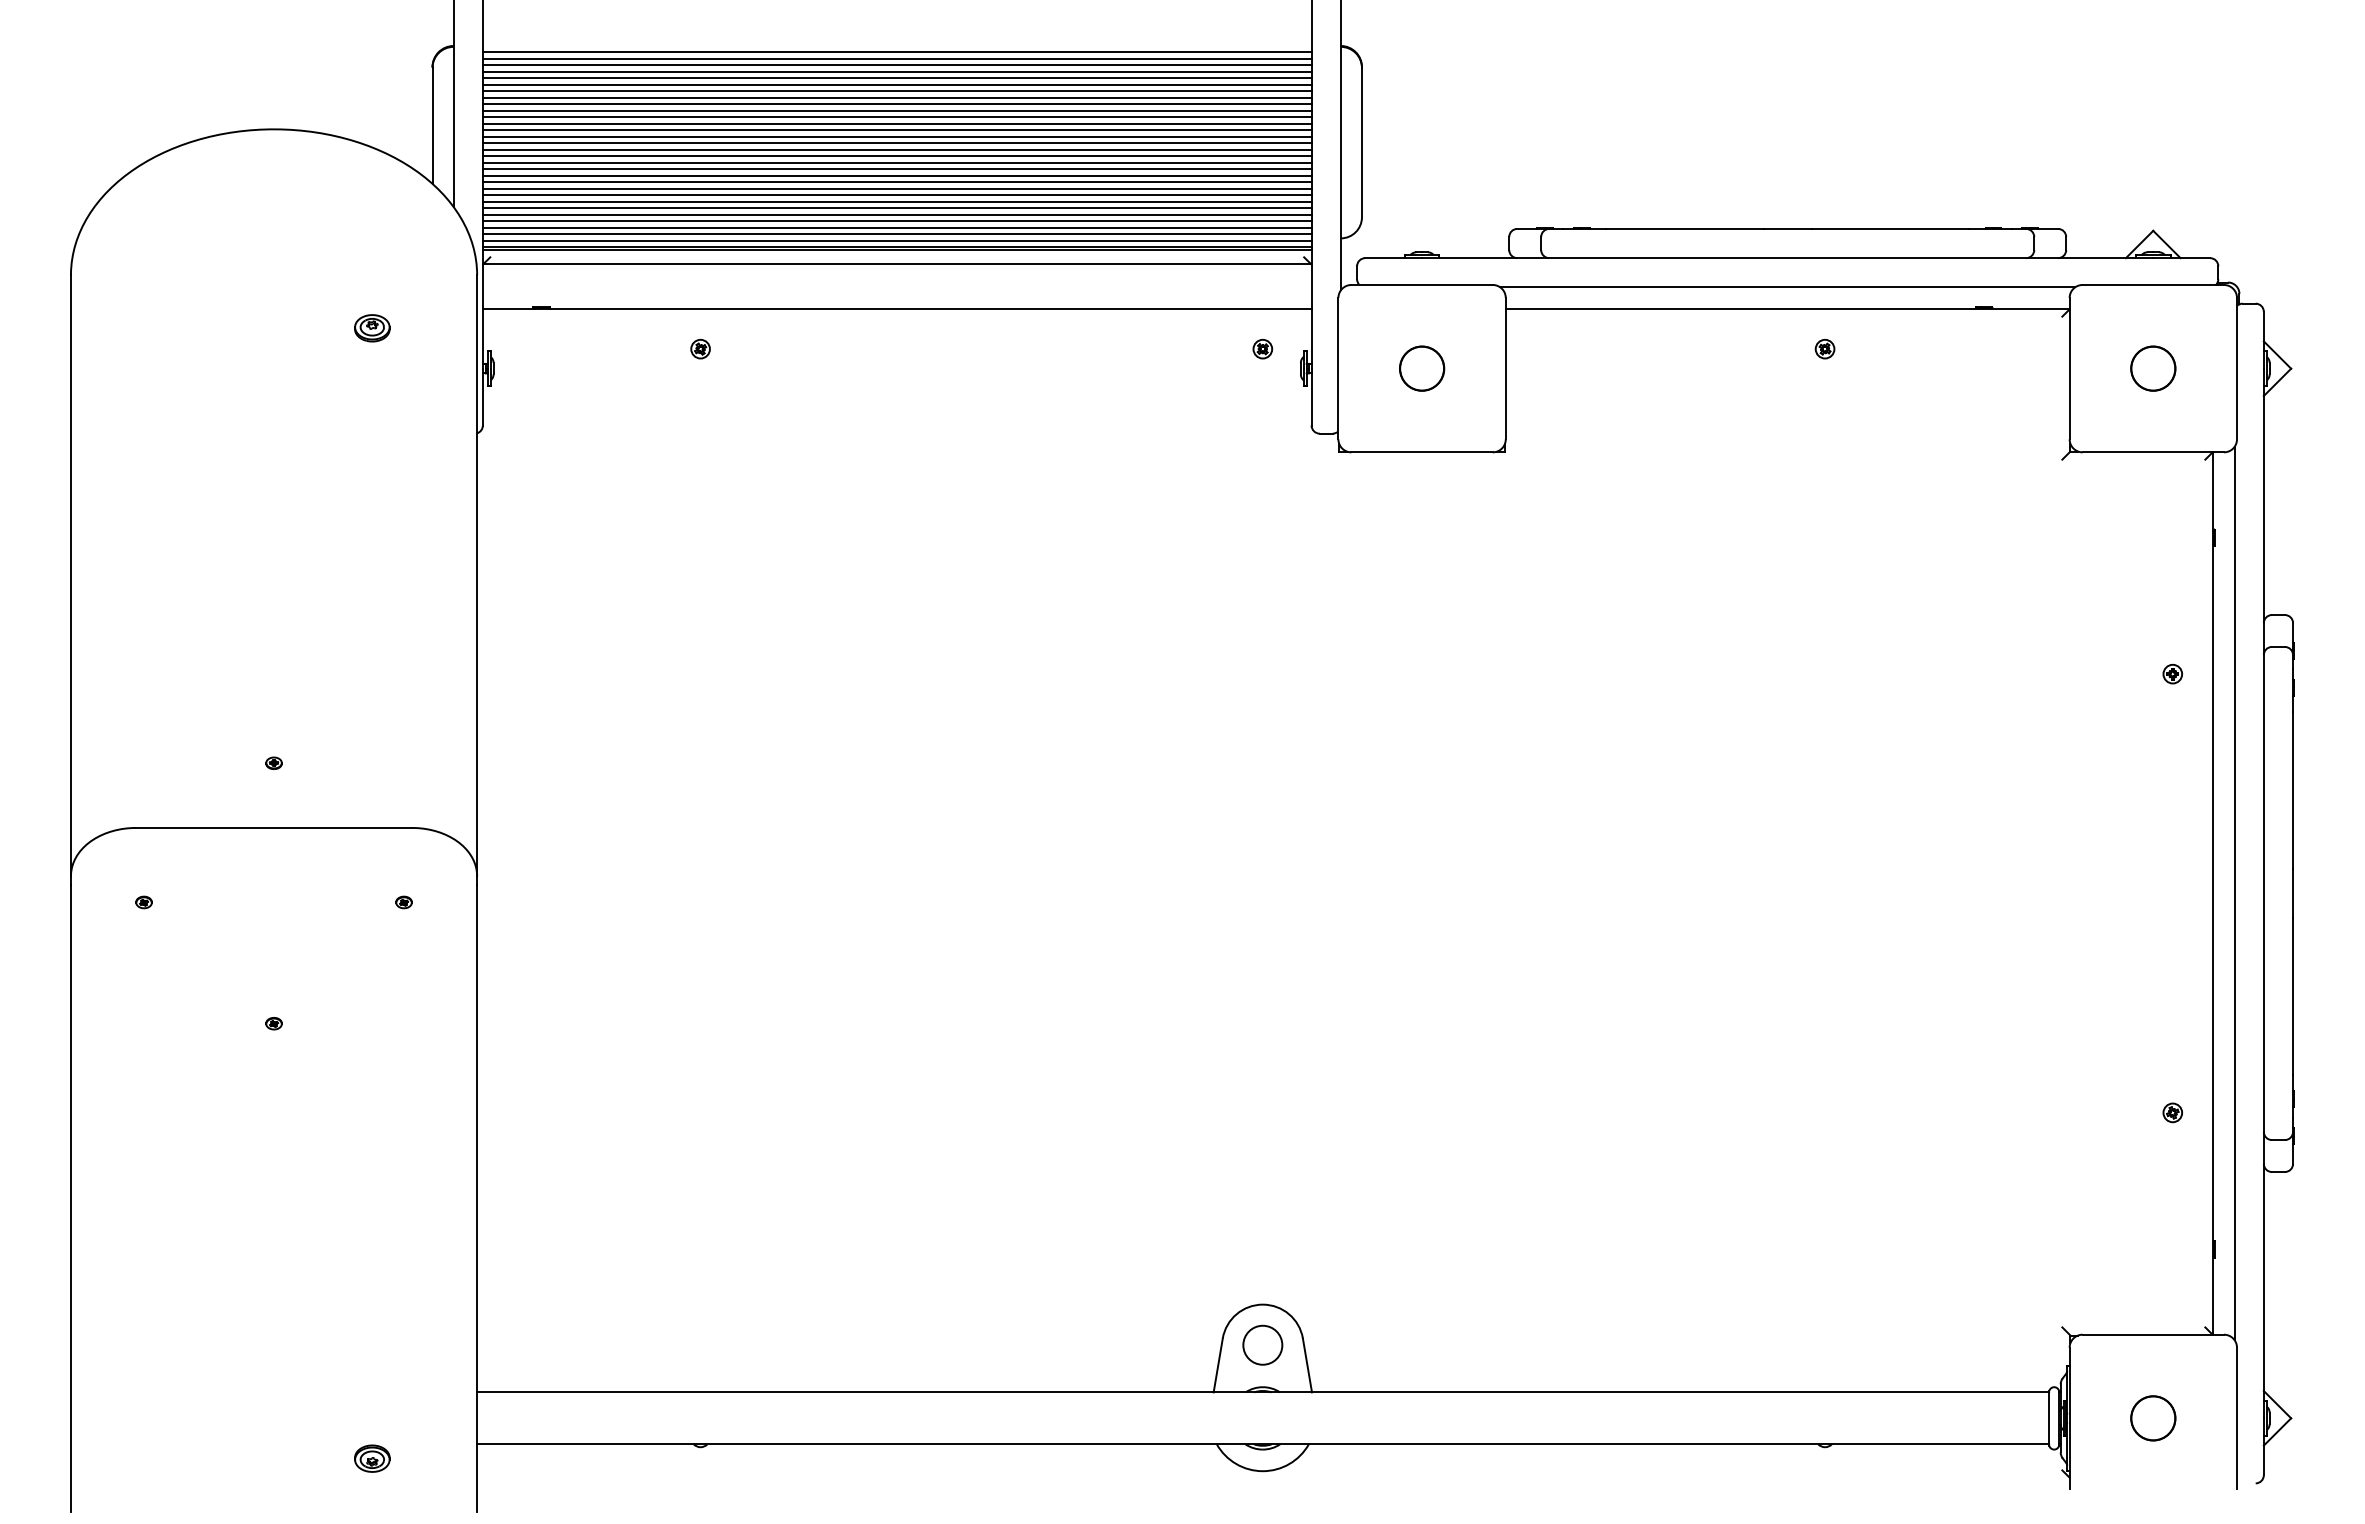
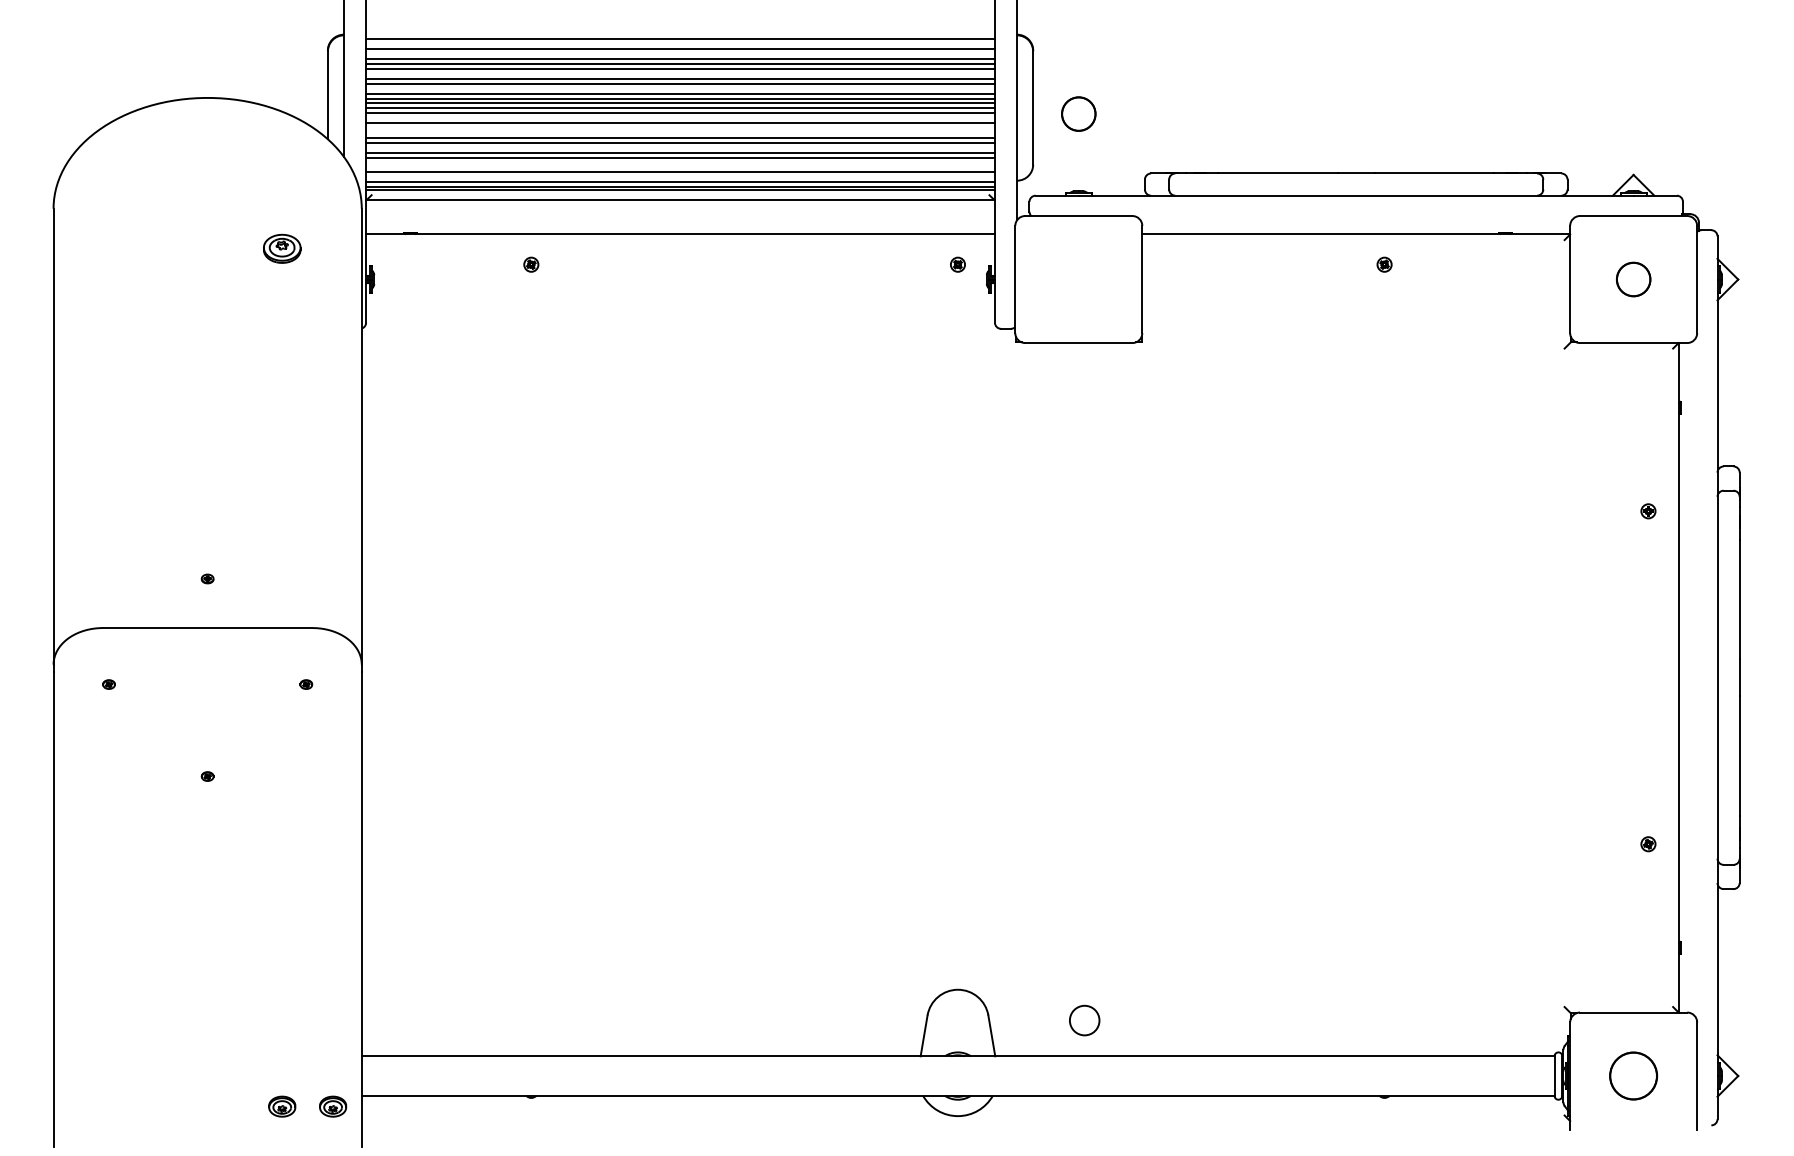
line: (896, 58) -> (679, 44), removed
line: (896, 71) -> (679, 54), removed
line: (896, 97) -> (679, 73), removed
line: (896, 117) -> (679, 88), removed
line: (896, 156) -> (679, 118), removed
line: (896, 169) -> (679, 128), removed
line: (896, 175) -> (679, 132), removed
line: (896, 195) -> (679, 148), removed
line: (896, 214) -> (679, 162), removed
line: (896, 221) -> (679, 167), removed
line: (896, 234) -> (679, 177), removed
line: (1787, 287) -> (1356, 217), removed
part: (372, 328) -> (282, 249), size x1.4
circle: (1422, 368) -> (1079, 113), moved
line: (2234, 893) -> (1695, 677), removed
circle: (1262, 1344) -> (1084, 1020), moved
circle: (2153, 1418) -> (1633, 1076), size x1.4
part: (439, 1458) -> (333, 1106), added

